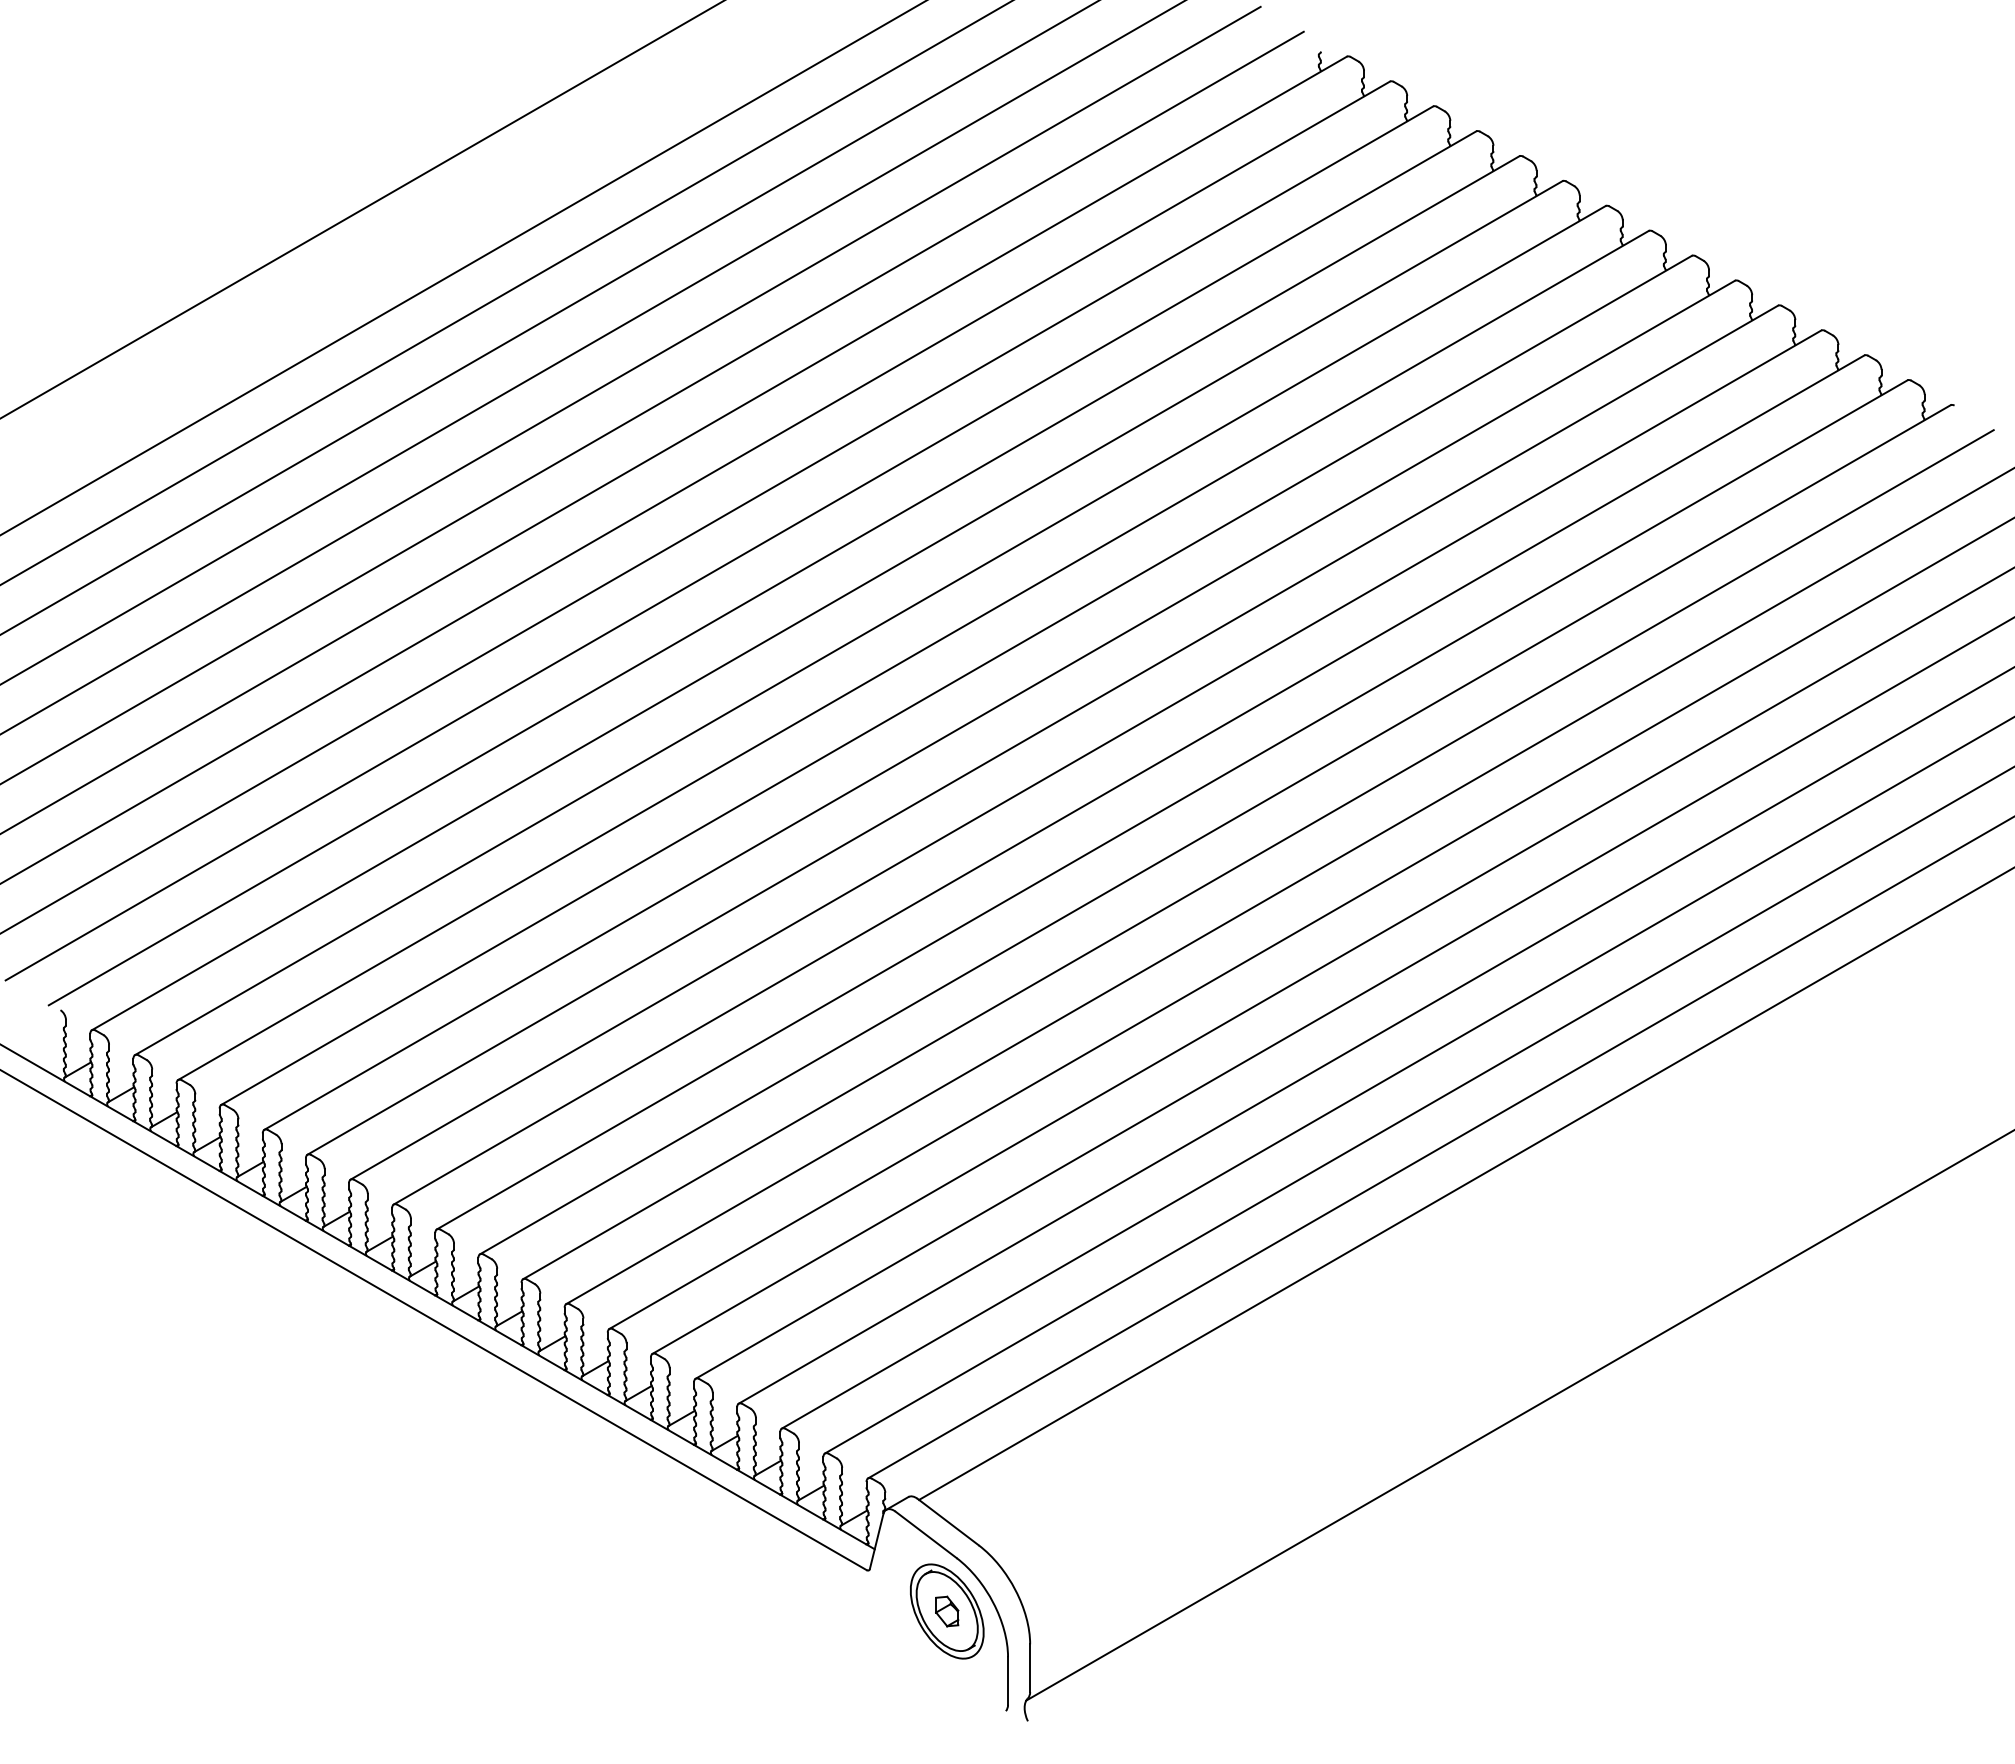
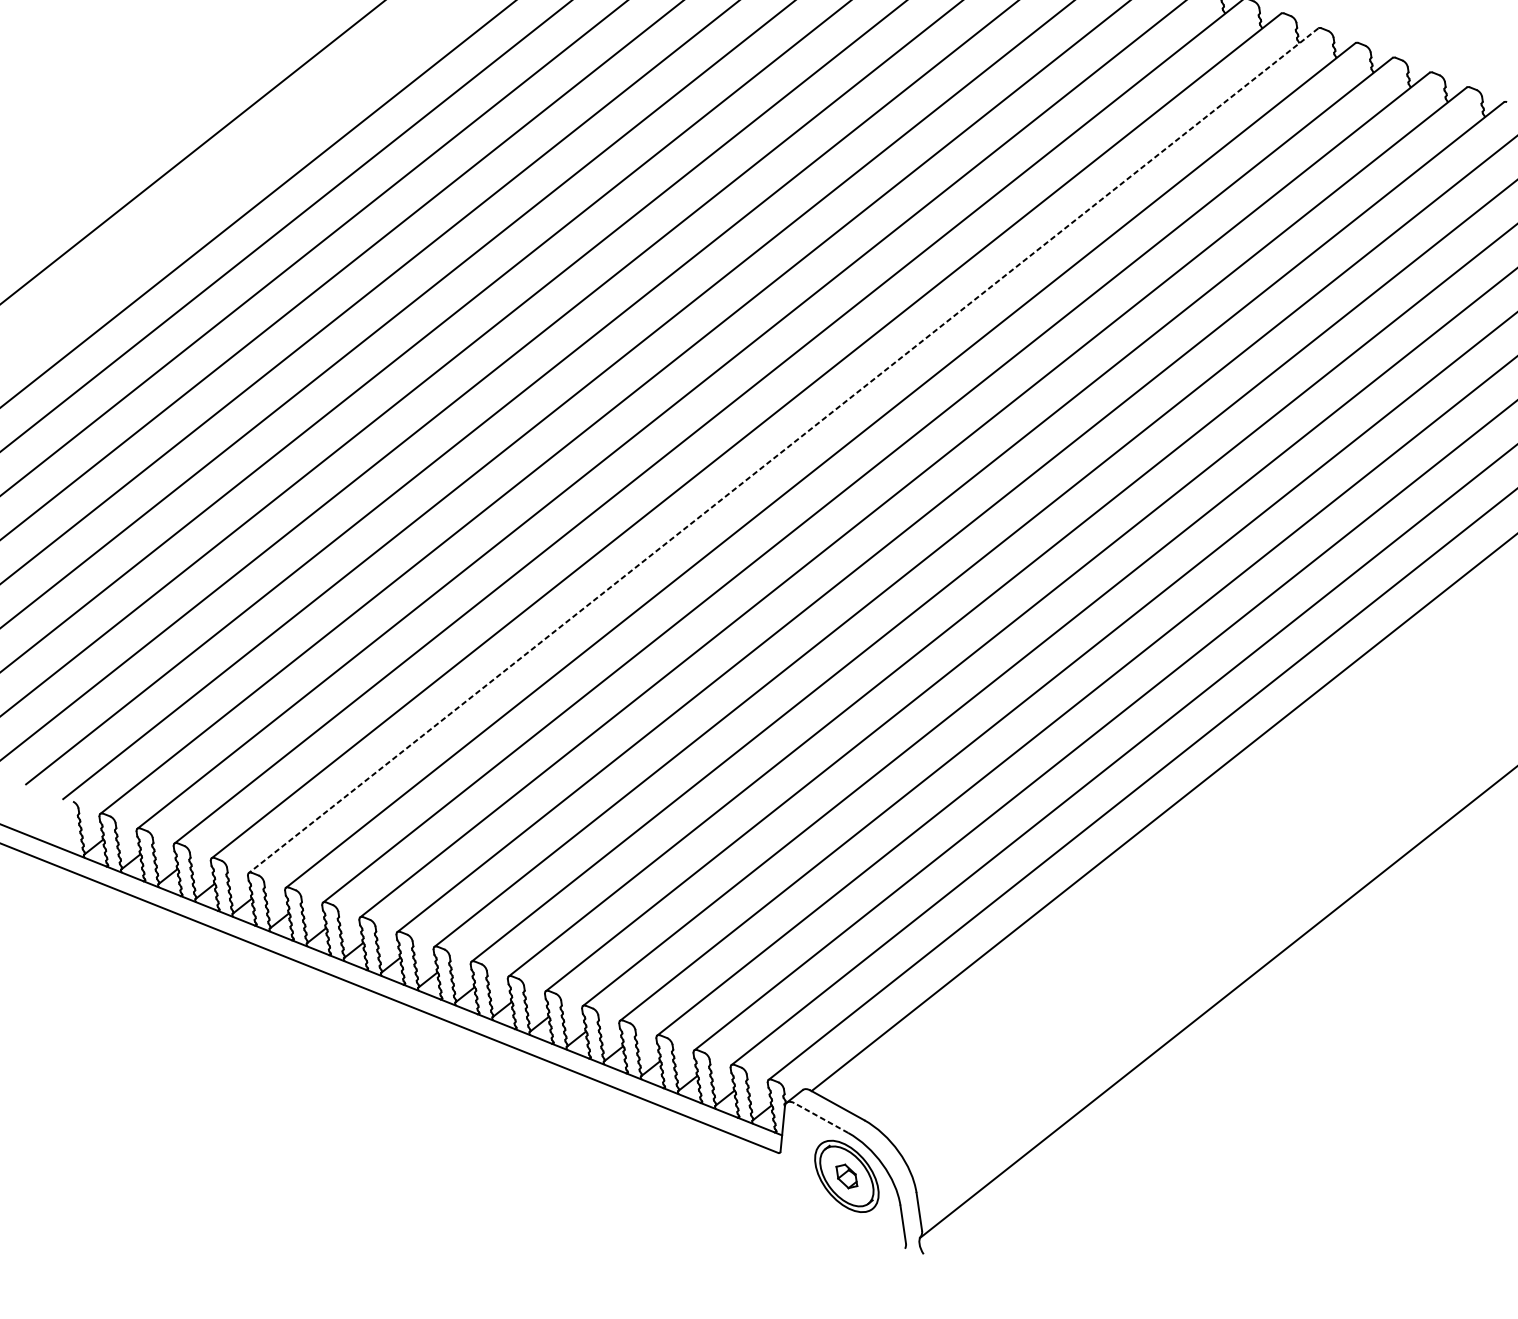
line: (999, 705) -> (783, 450), solid -> dashed
line: (925, 1534) -> (820, 1117), solid -> dashed

